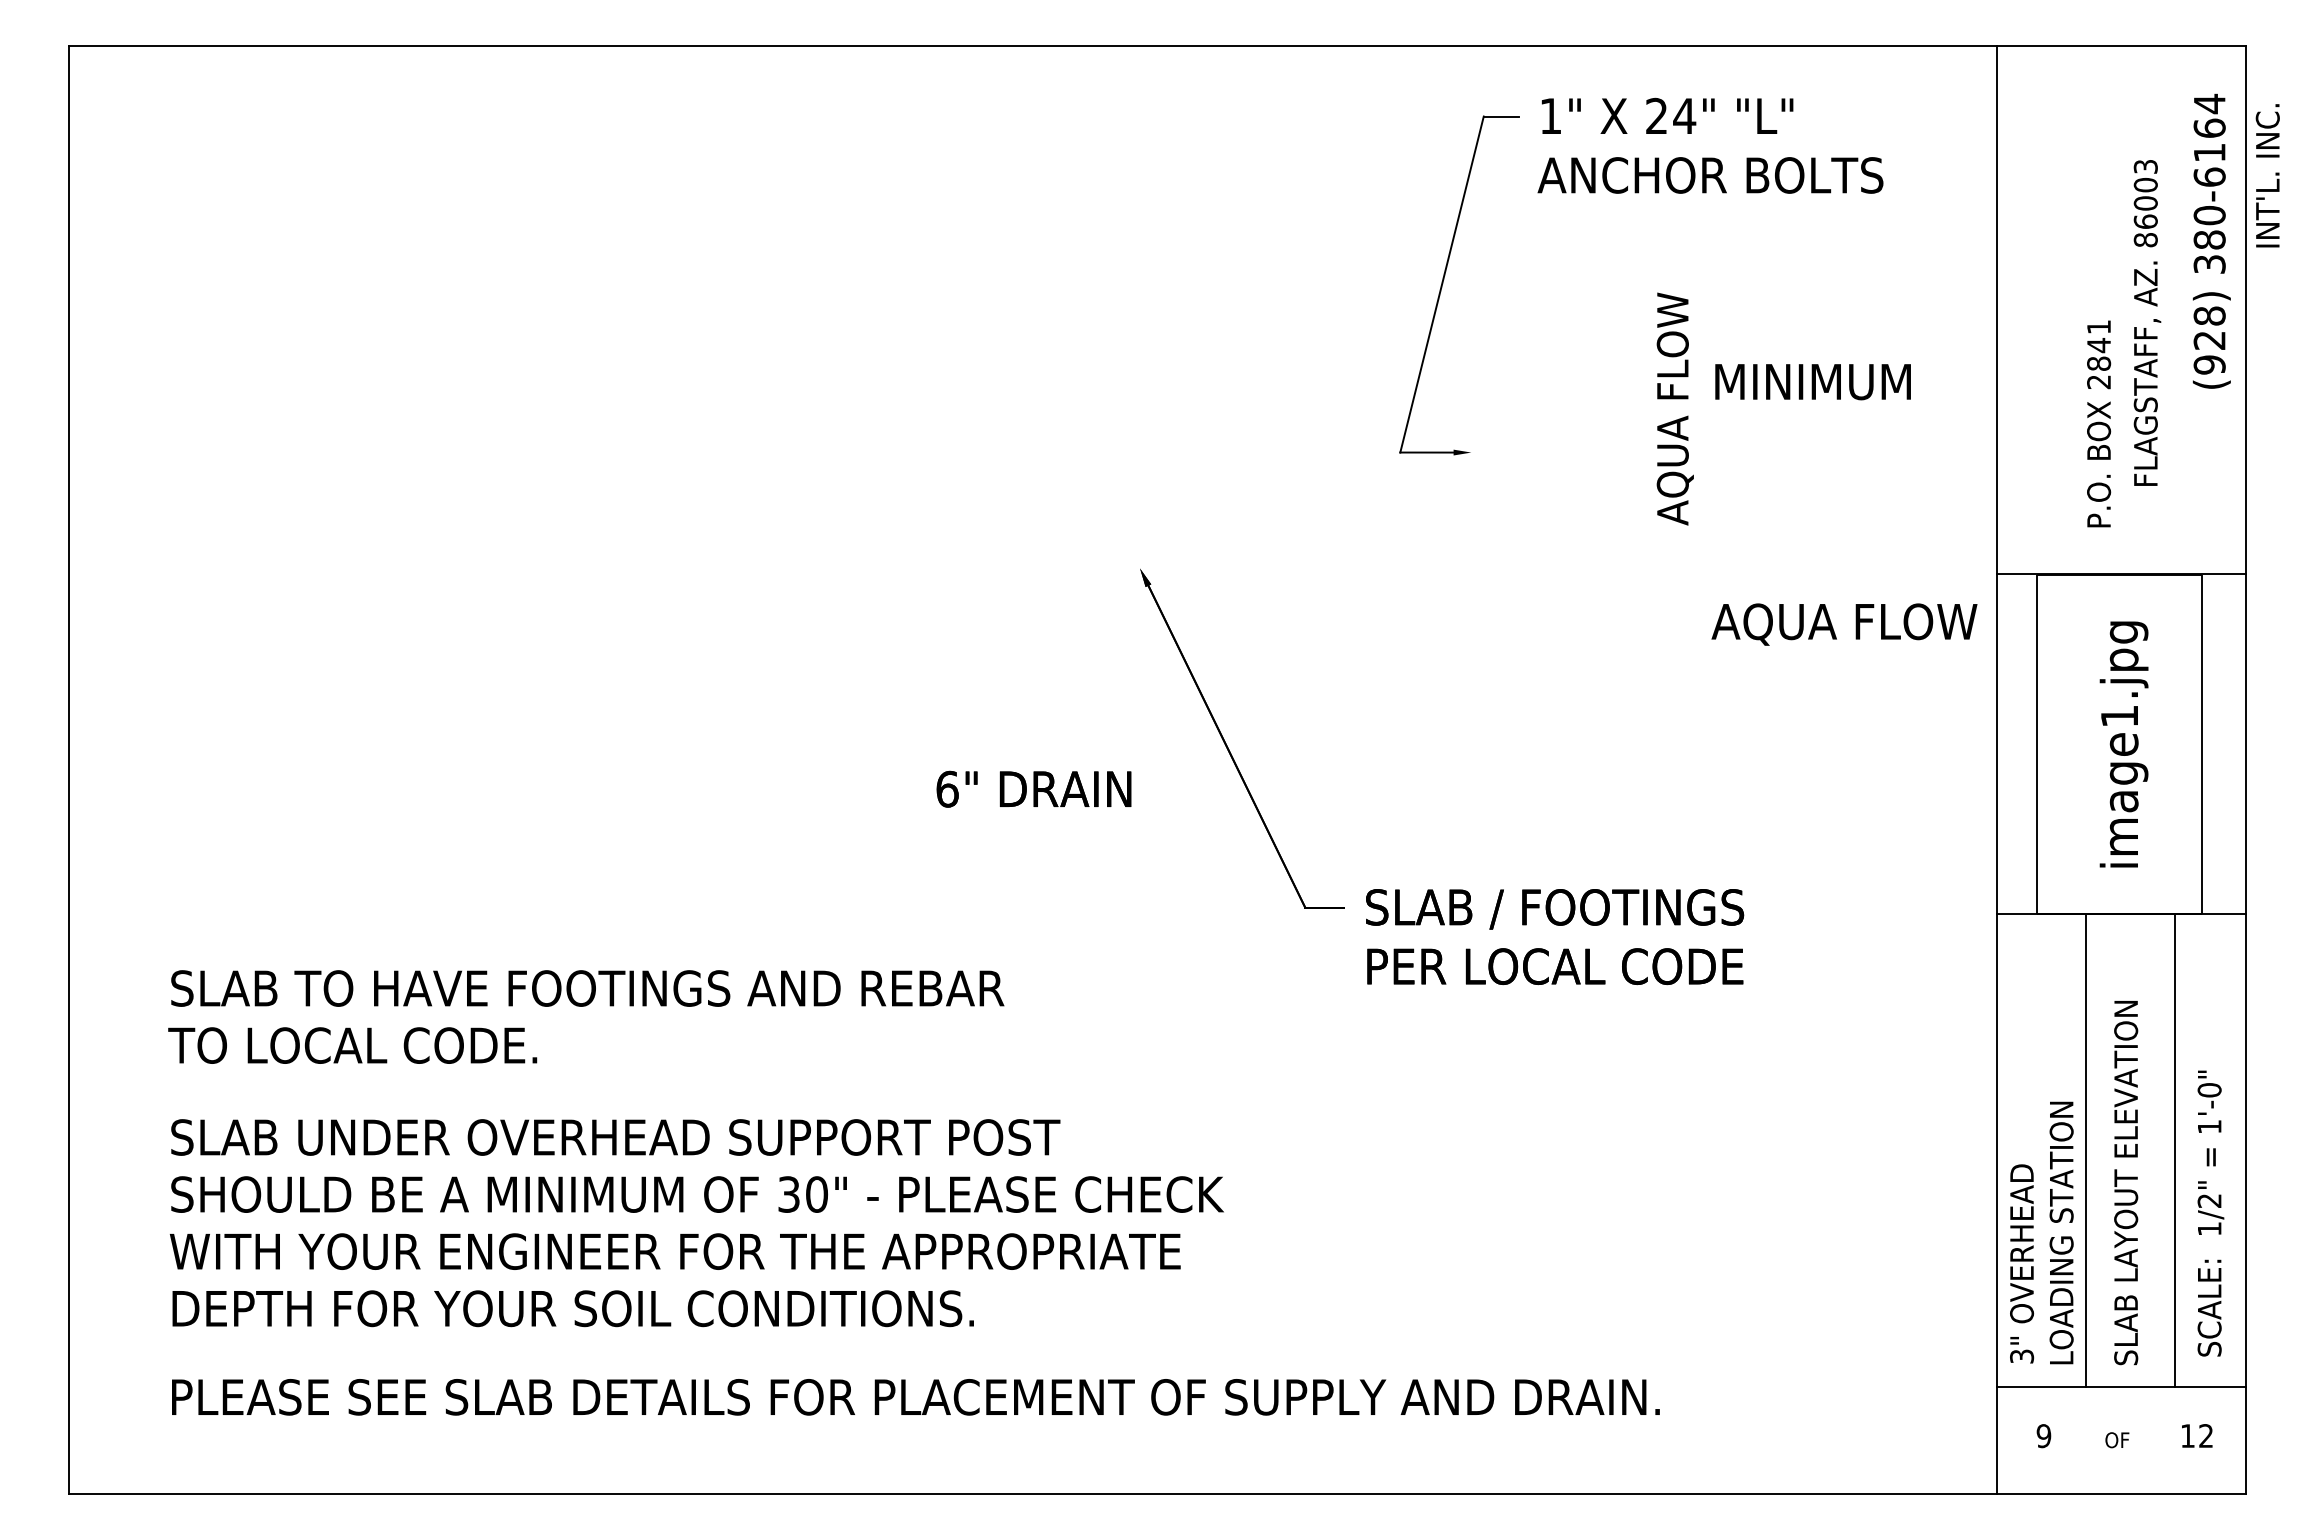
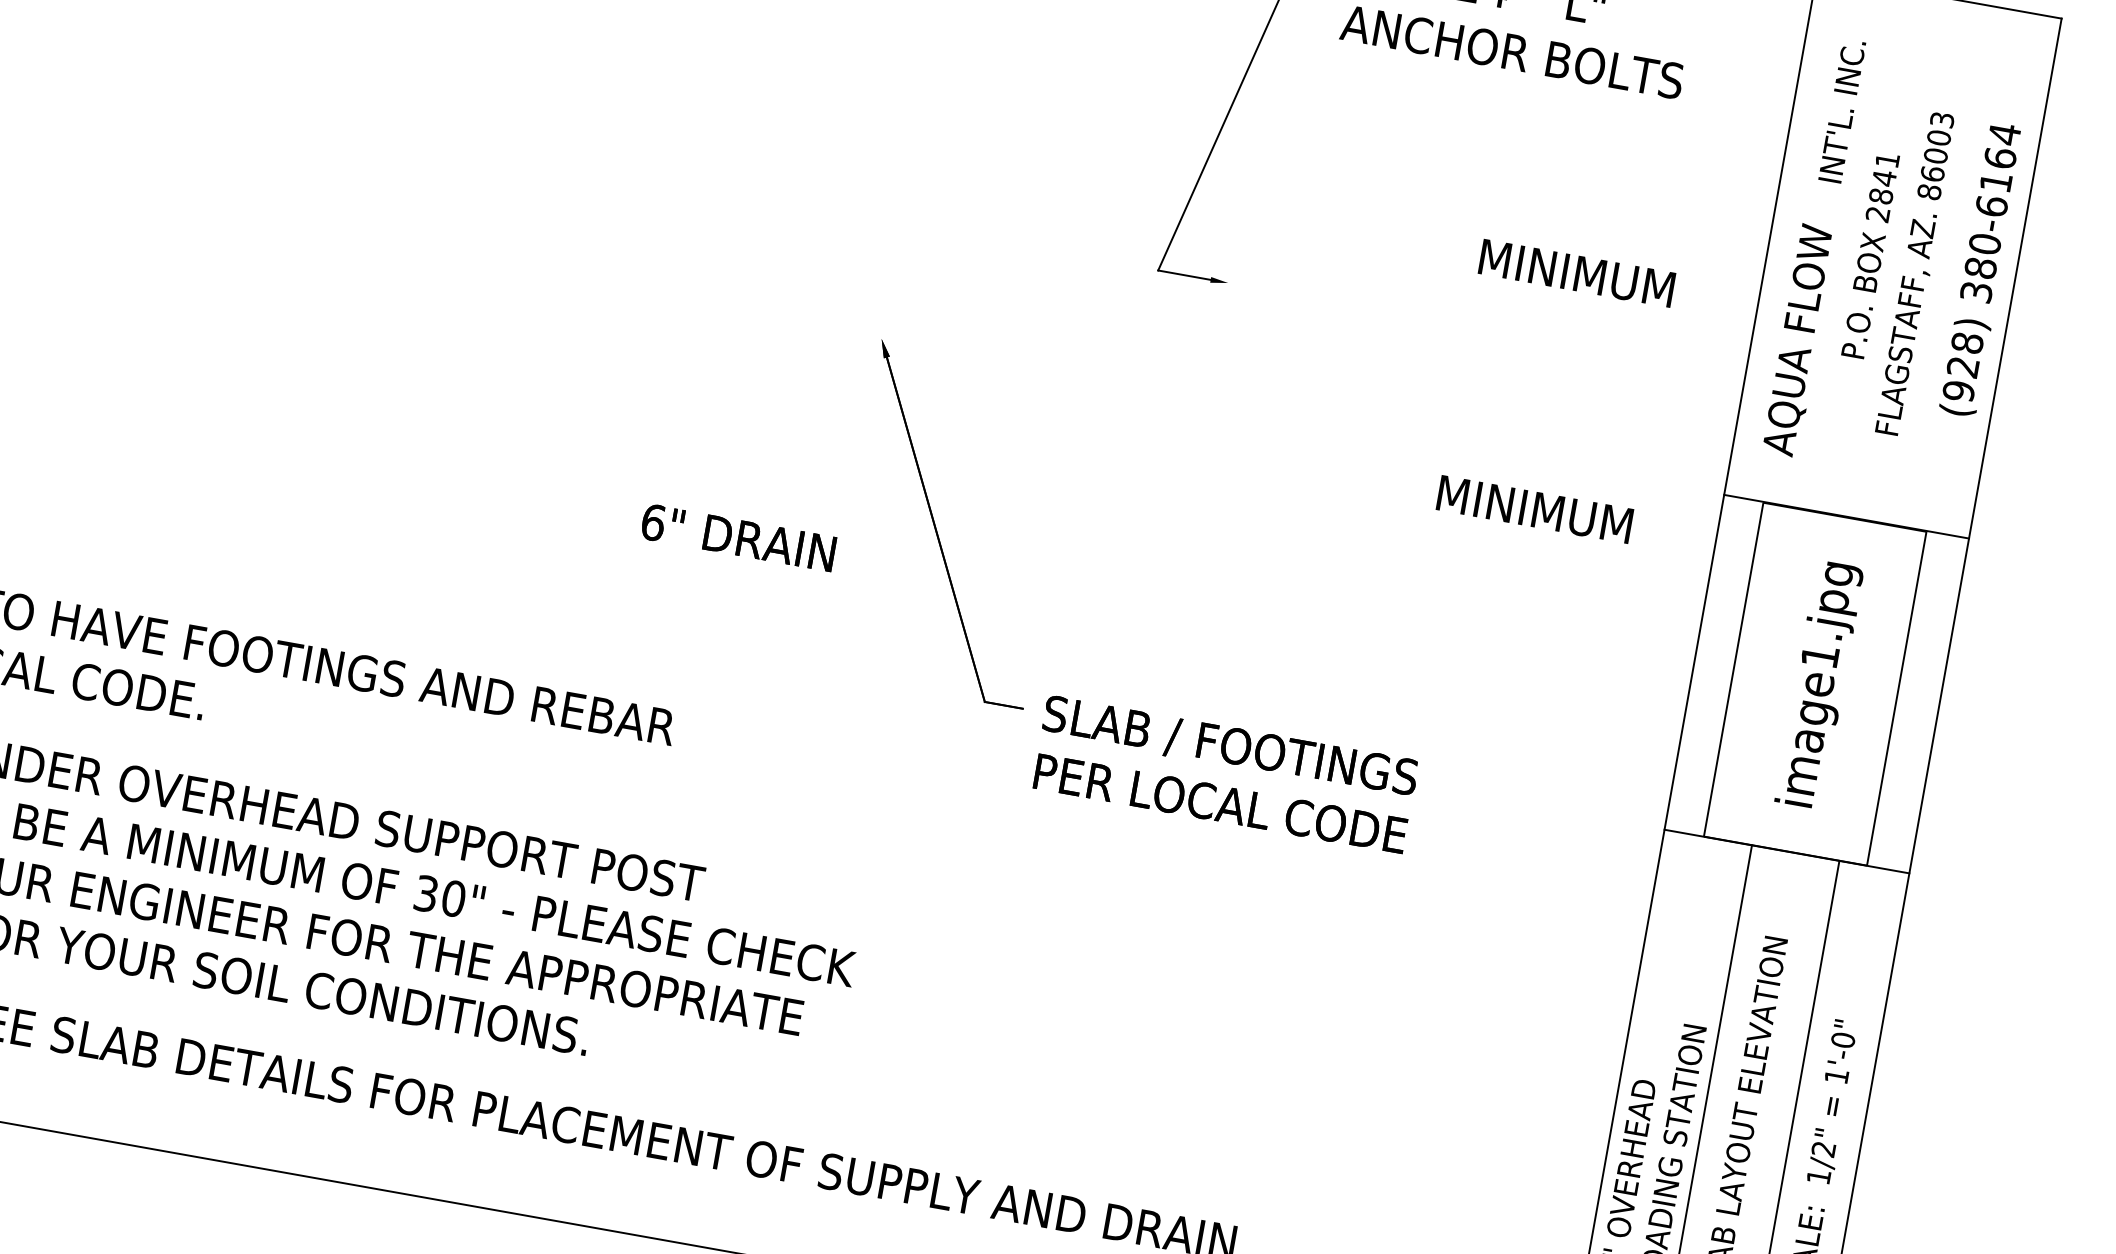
text: (2267, 175) -> (1842, 110), moved
text: (2211, 240) -> (1982, 268), moved
text: (1674, 408) -> (1799, 339), moved
text: (2099, 423) -> (1871, 255), moved
text: (1844, 624) -> (1565, 517), AQUA FLOW -> MINIMUM

